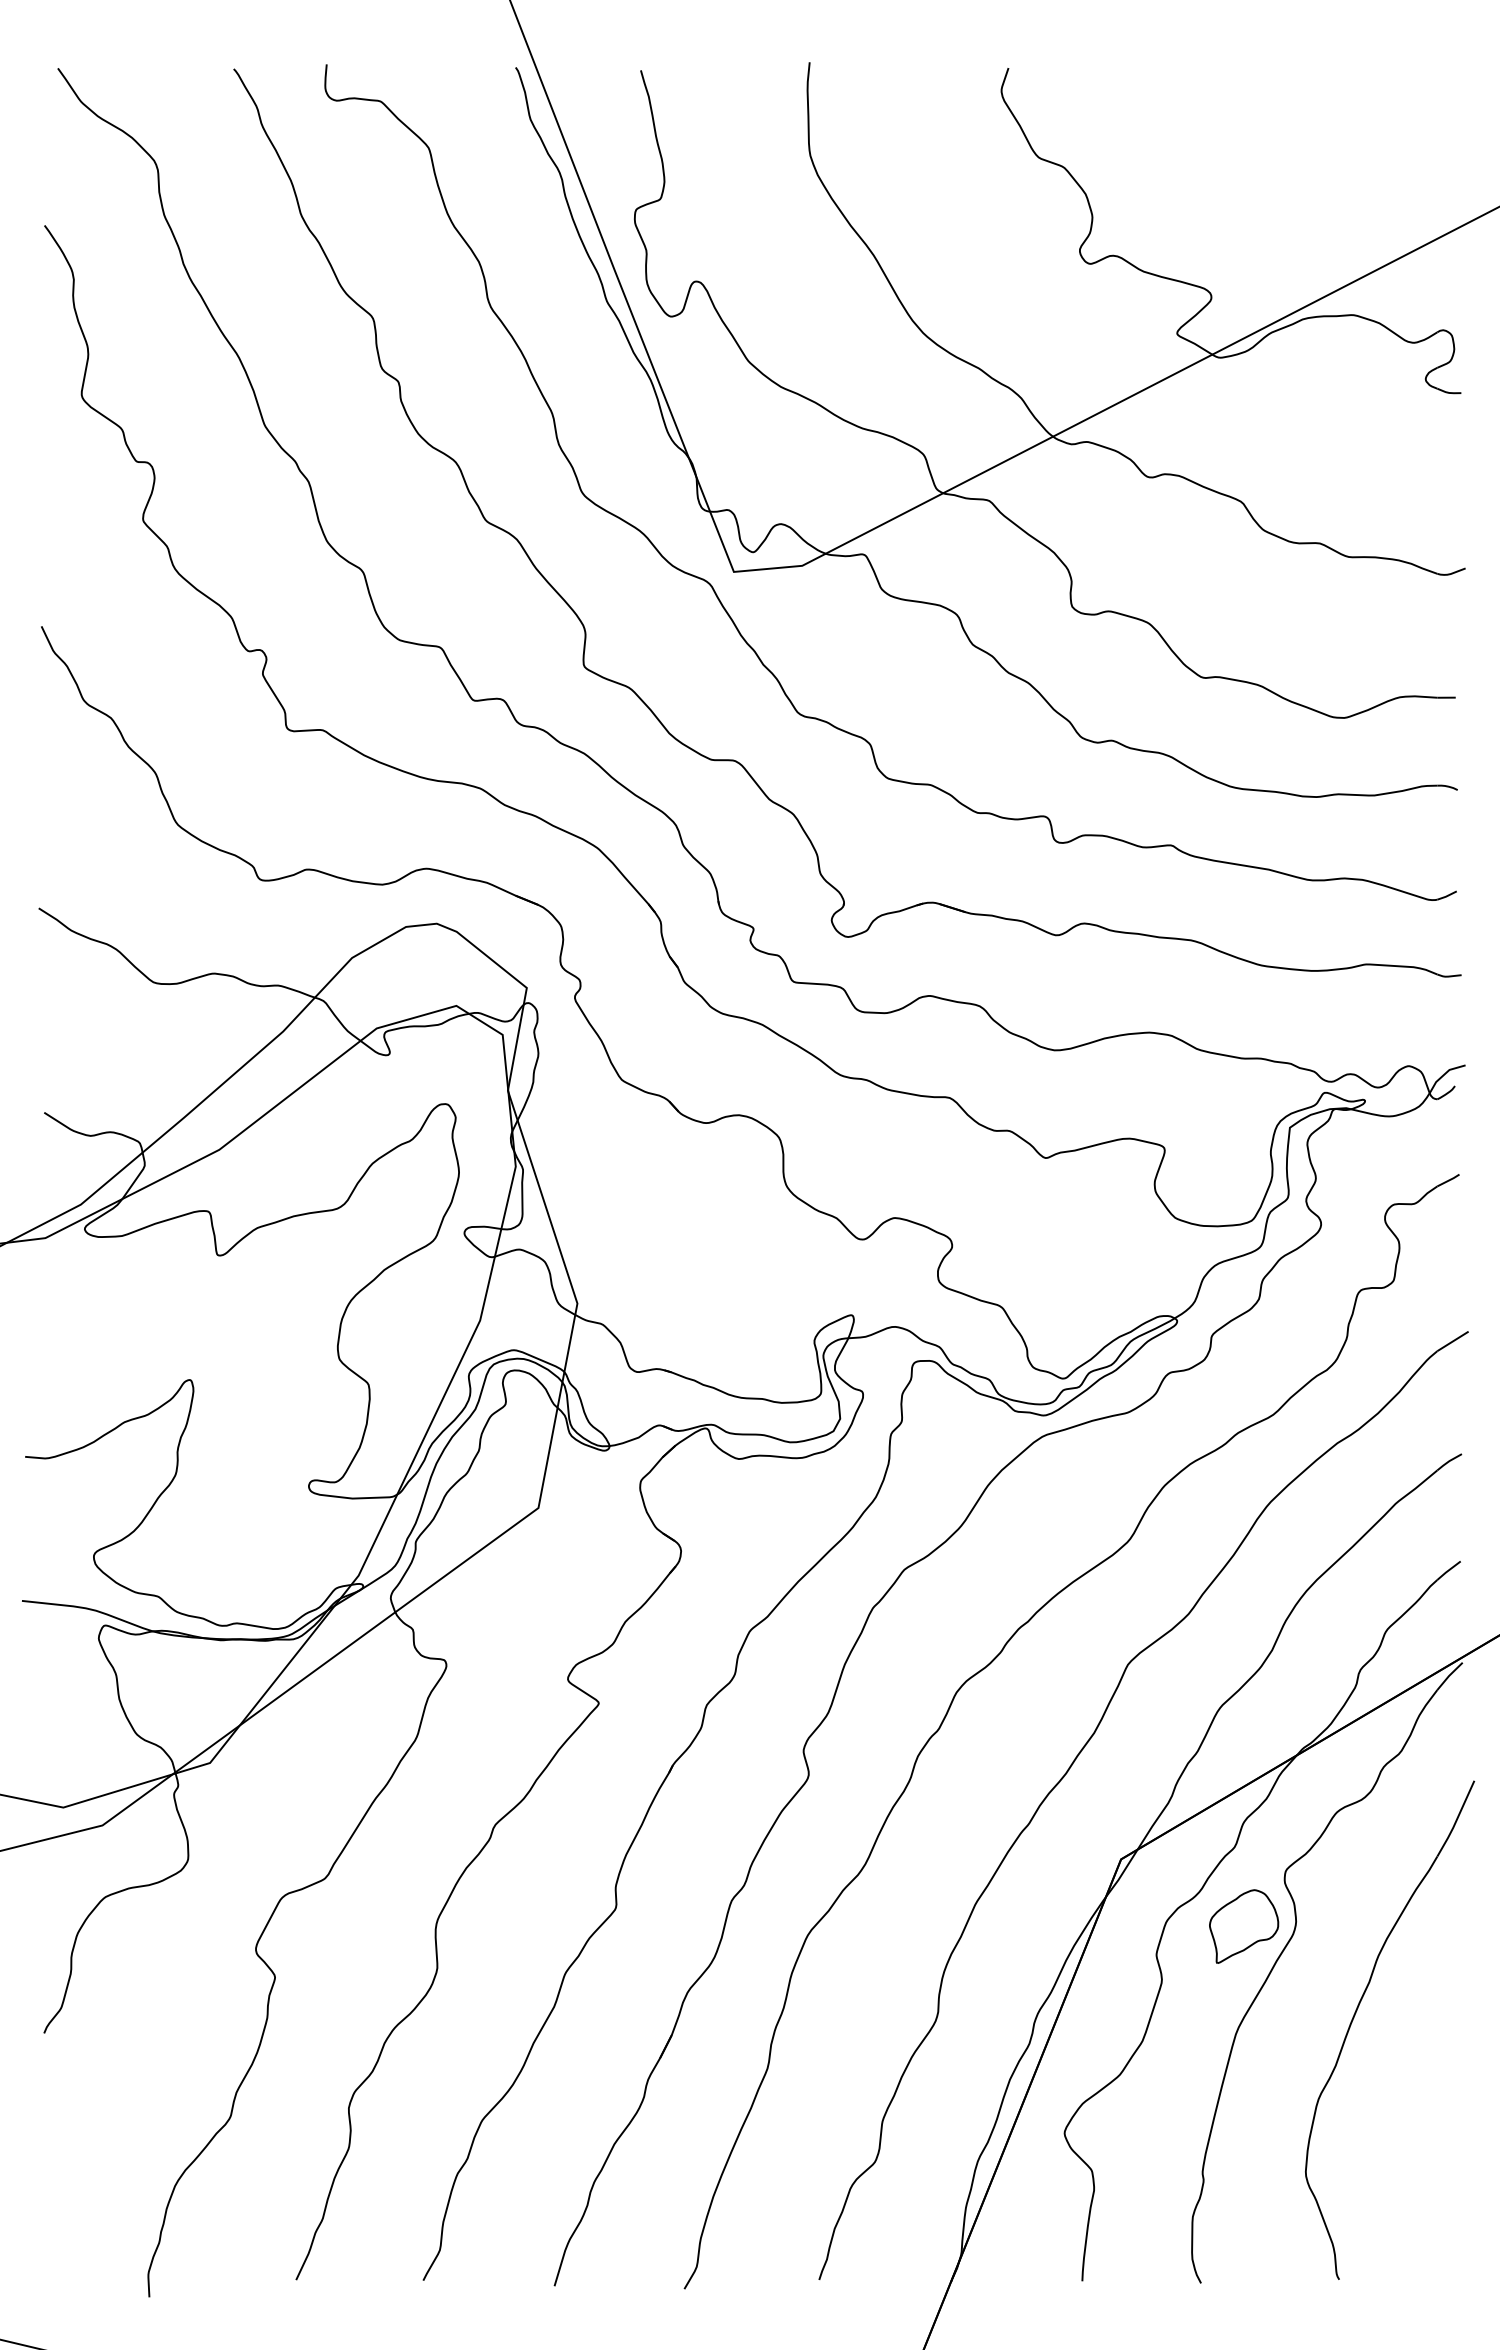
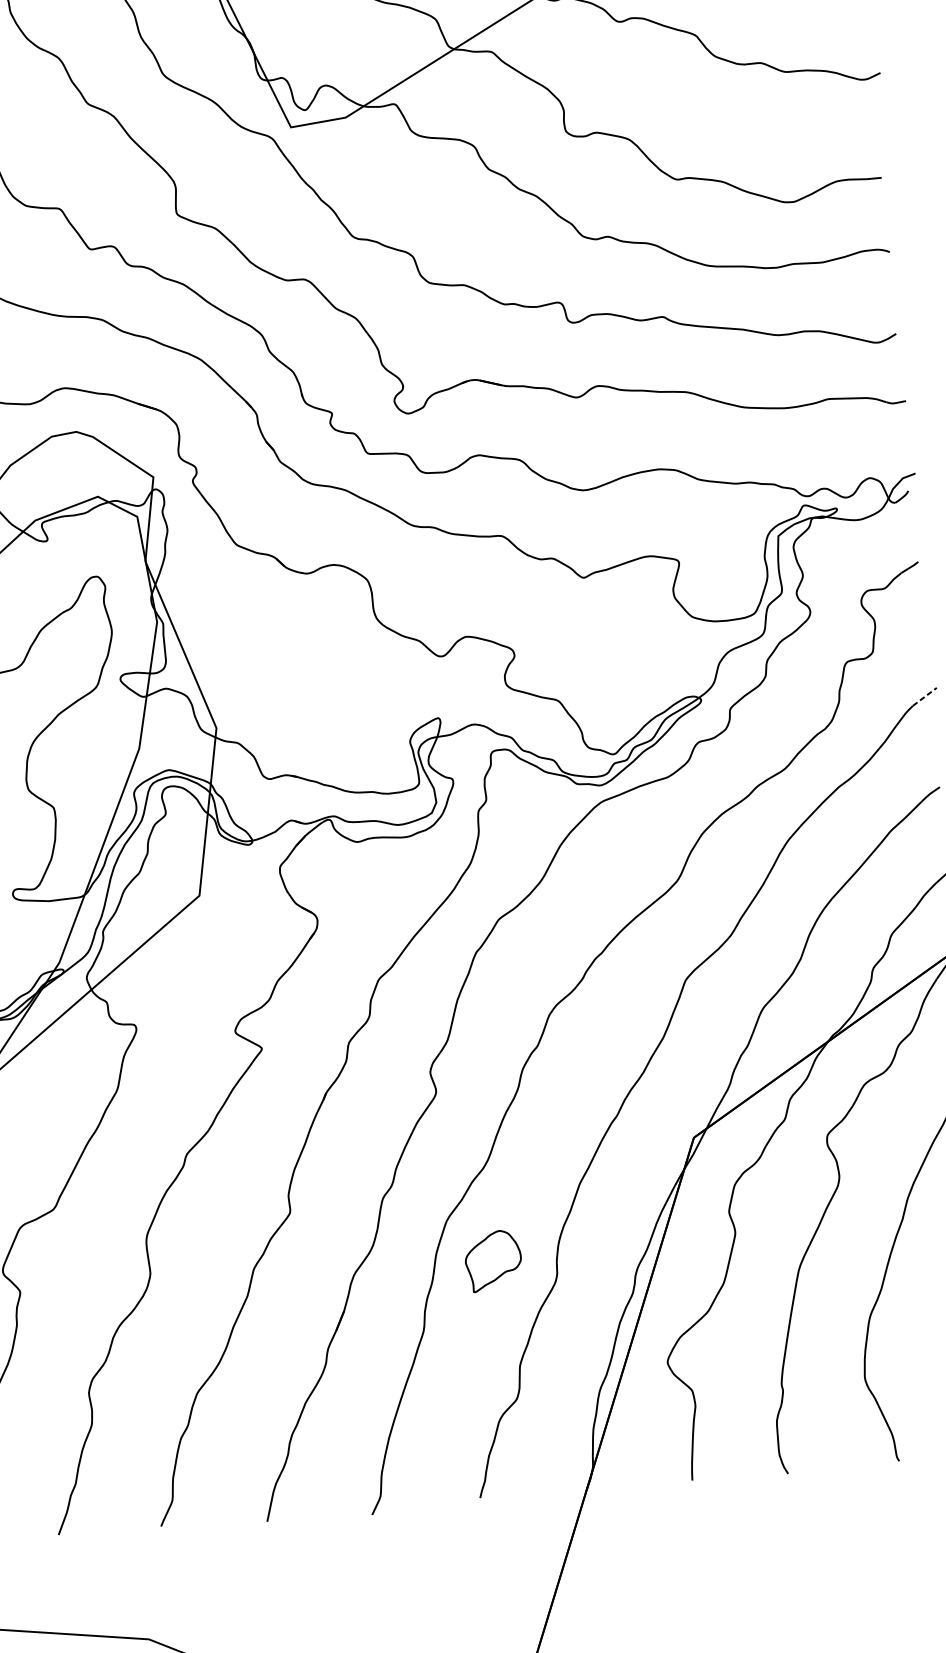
line: (1453, 1341) -> (925, 696), solid -> dashed
part: (1244, 1926) -> (493, 1260), moved

